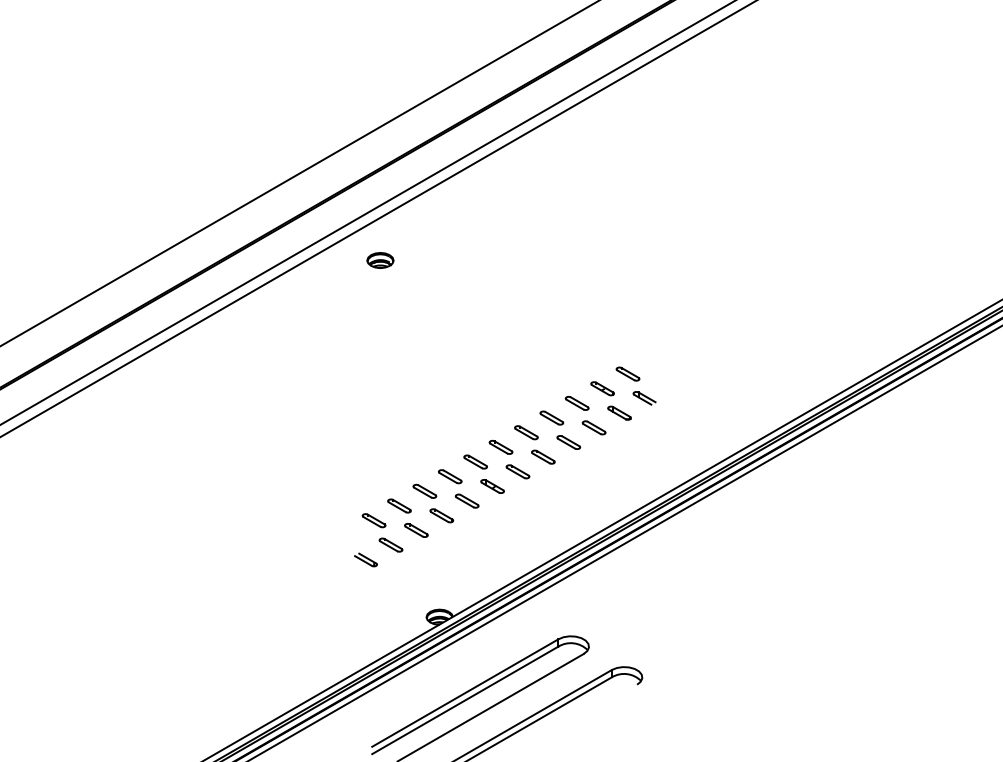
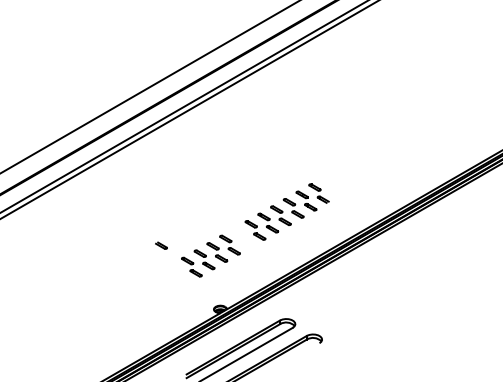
part: (379, 260) -> (190, 130), removed
part: (483, 473) -> (242, 237), removed
part: (365, 559) -> (161, 245), moved

